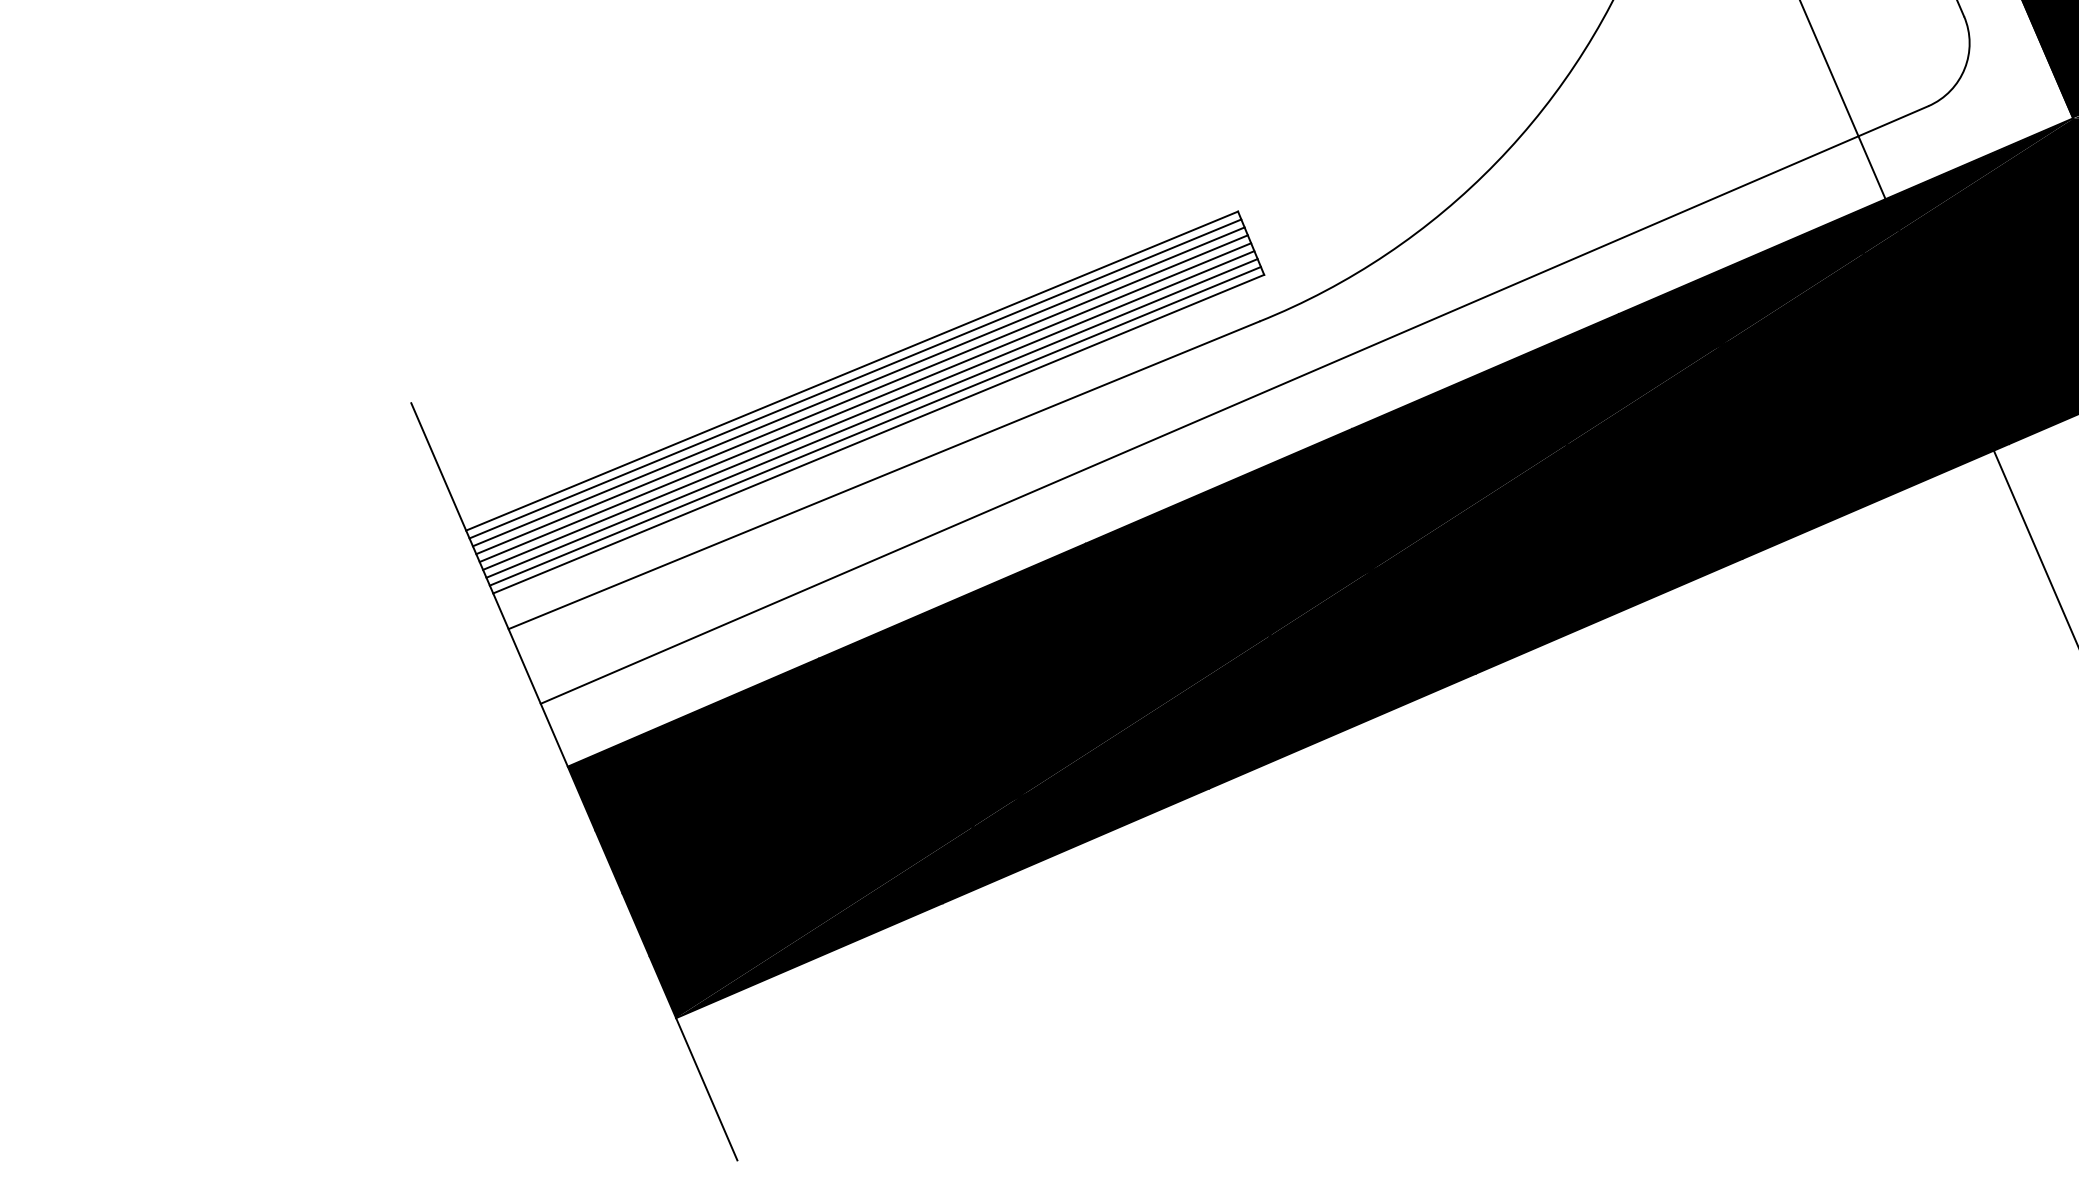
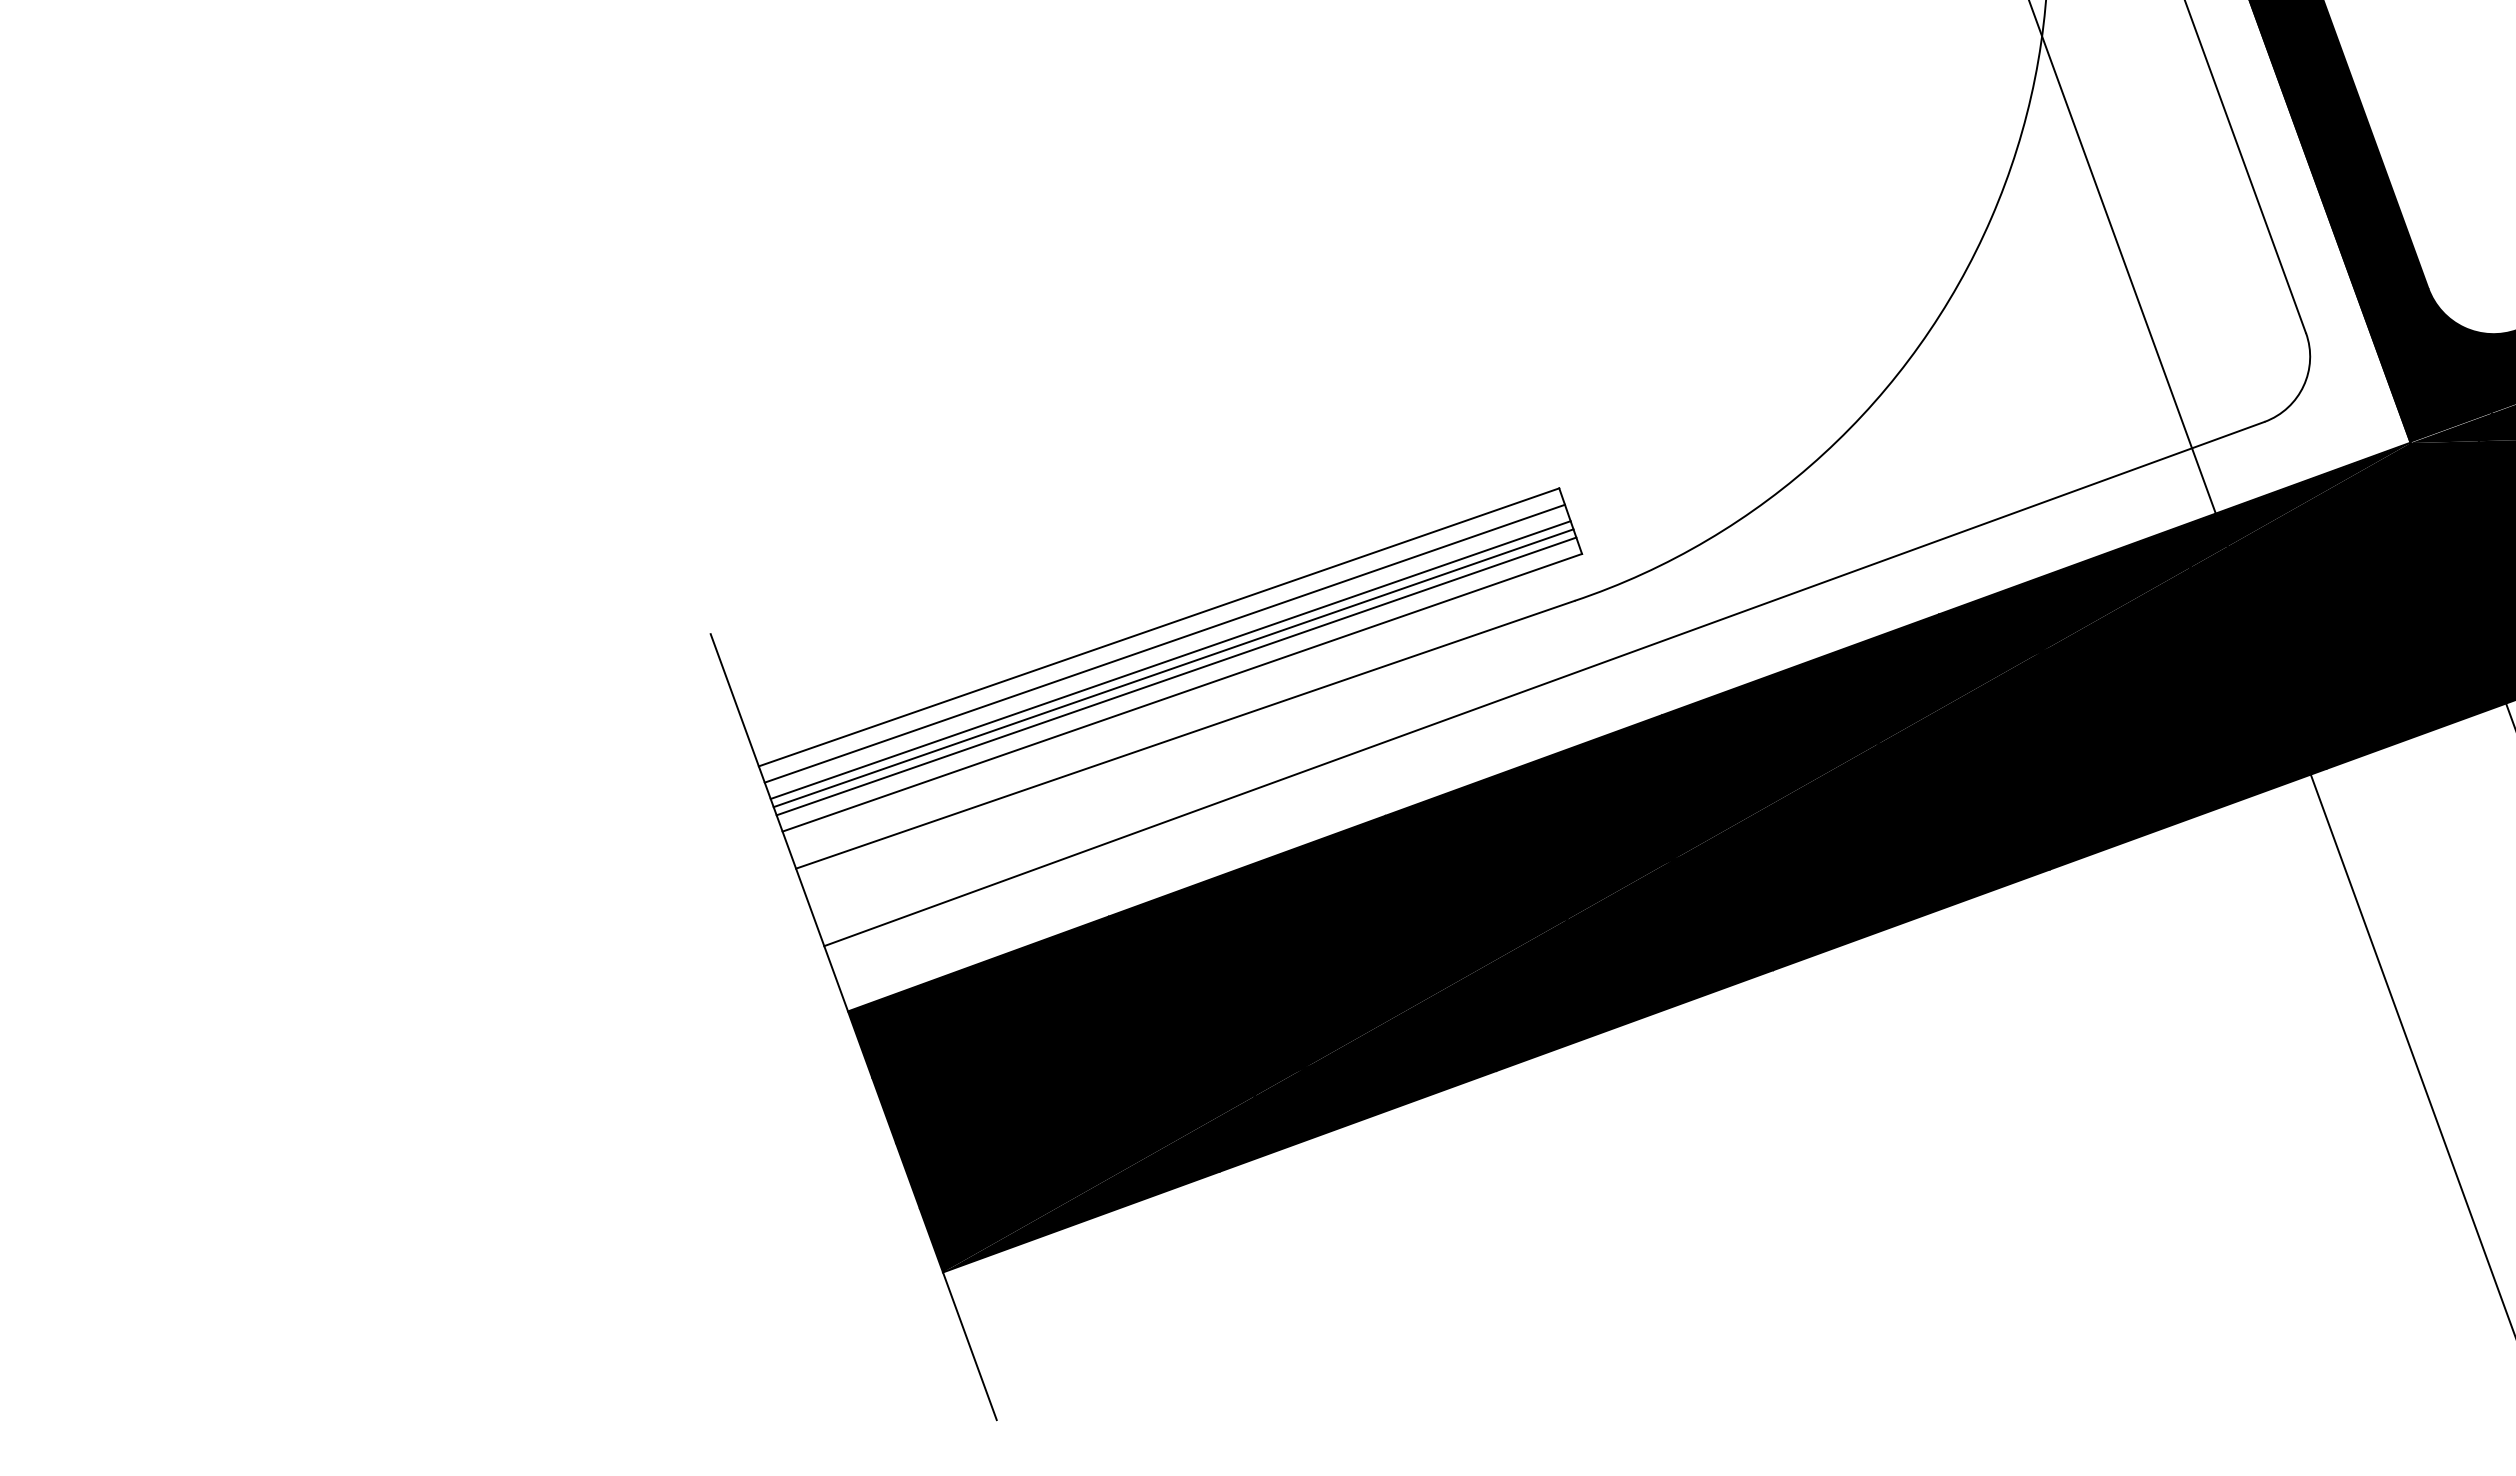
line: (854, 378) -> (1161, 635), removed
line: (861, 394) -> (1167, 651), removed
line: (875, 426) -> (1179, 684), removed

